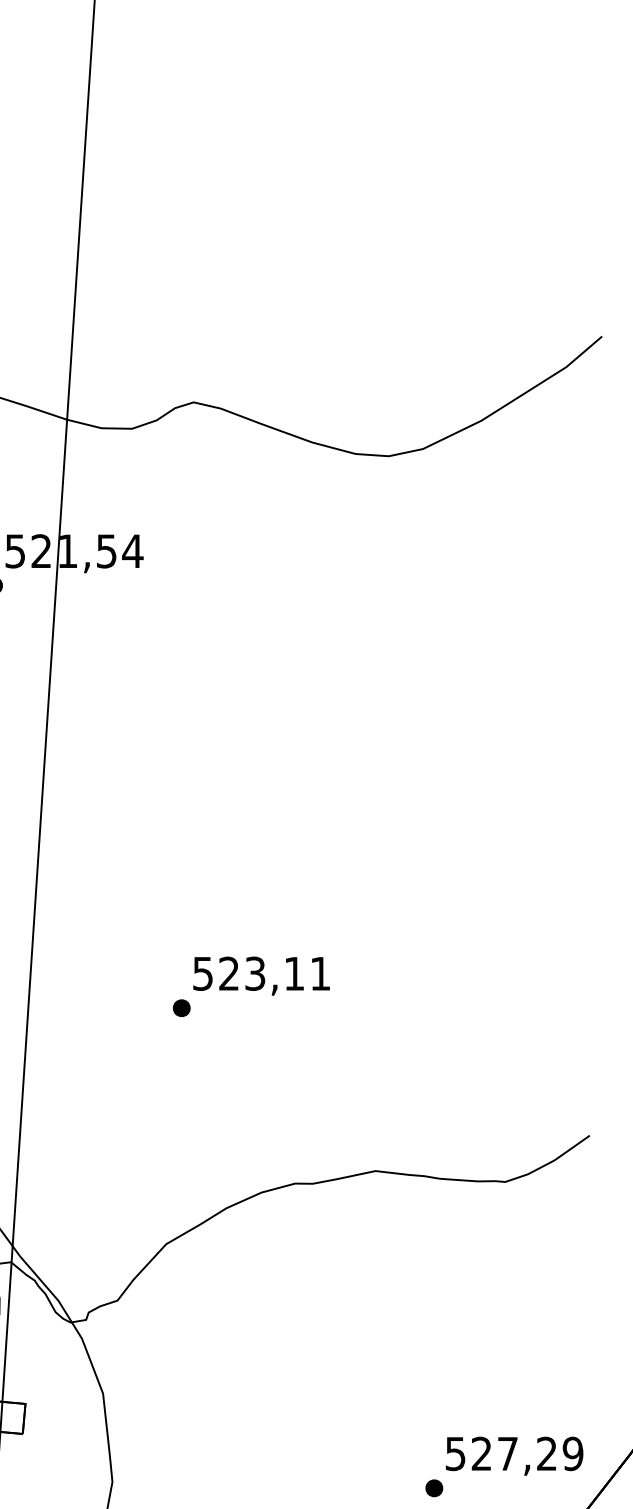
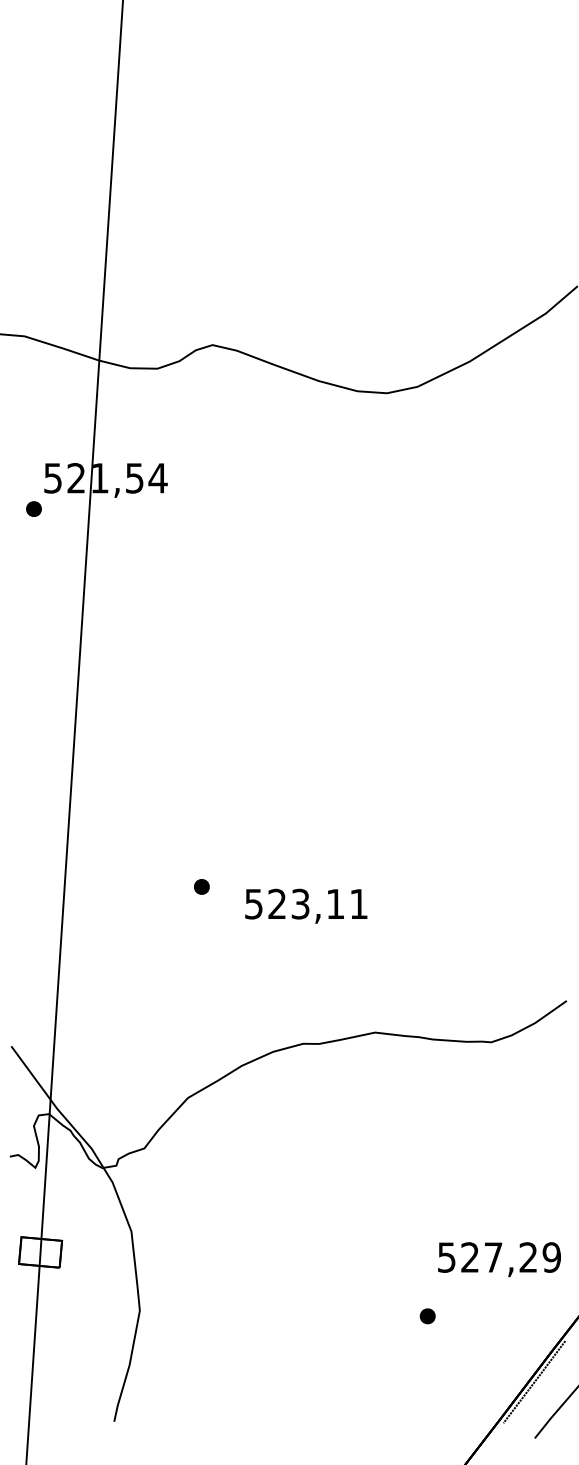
text: (261, 975) -> (306, 905), moved
text: (514, 1456) -> (499, 1259), moved

